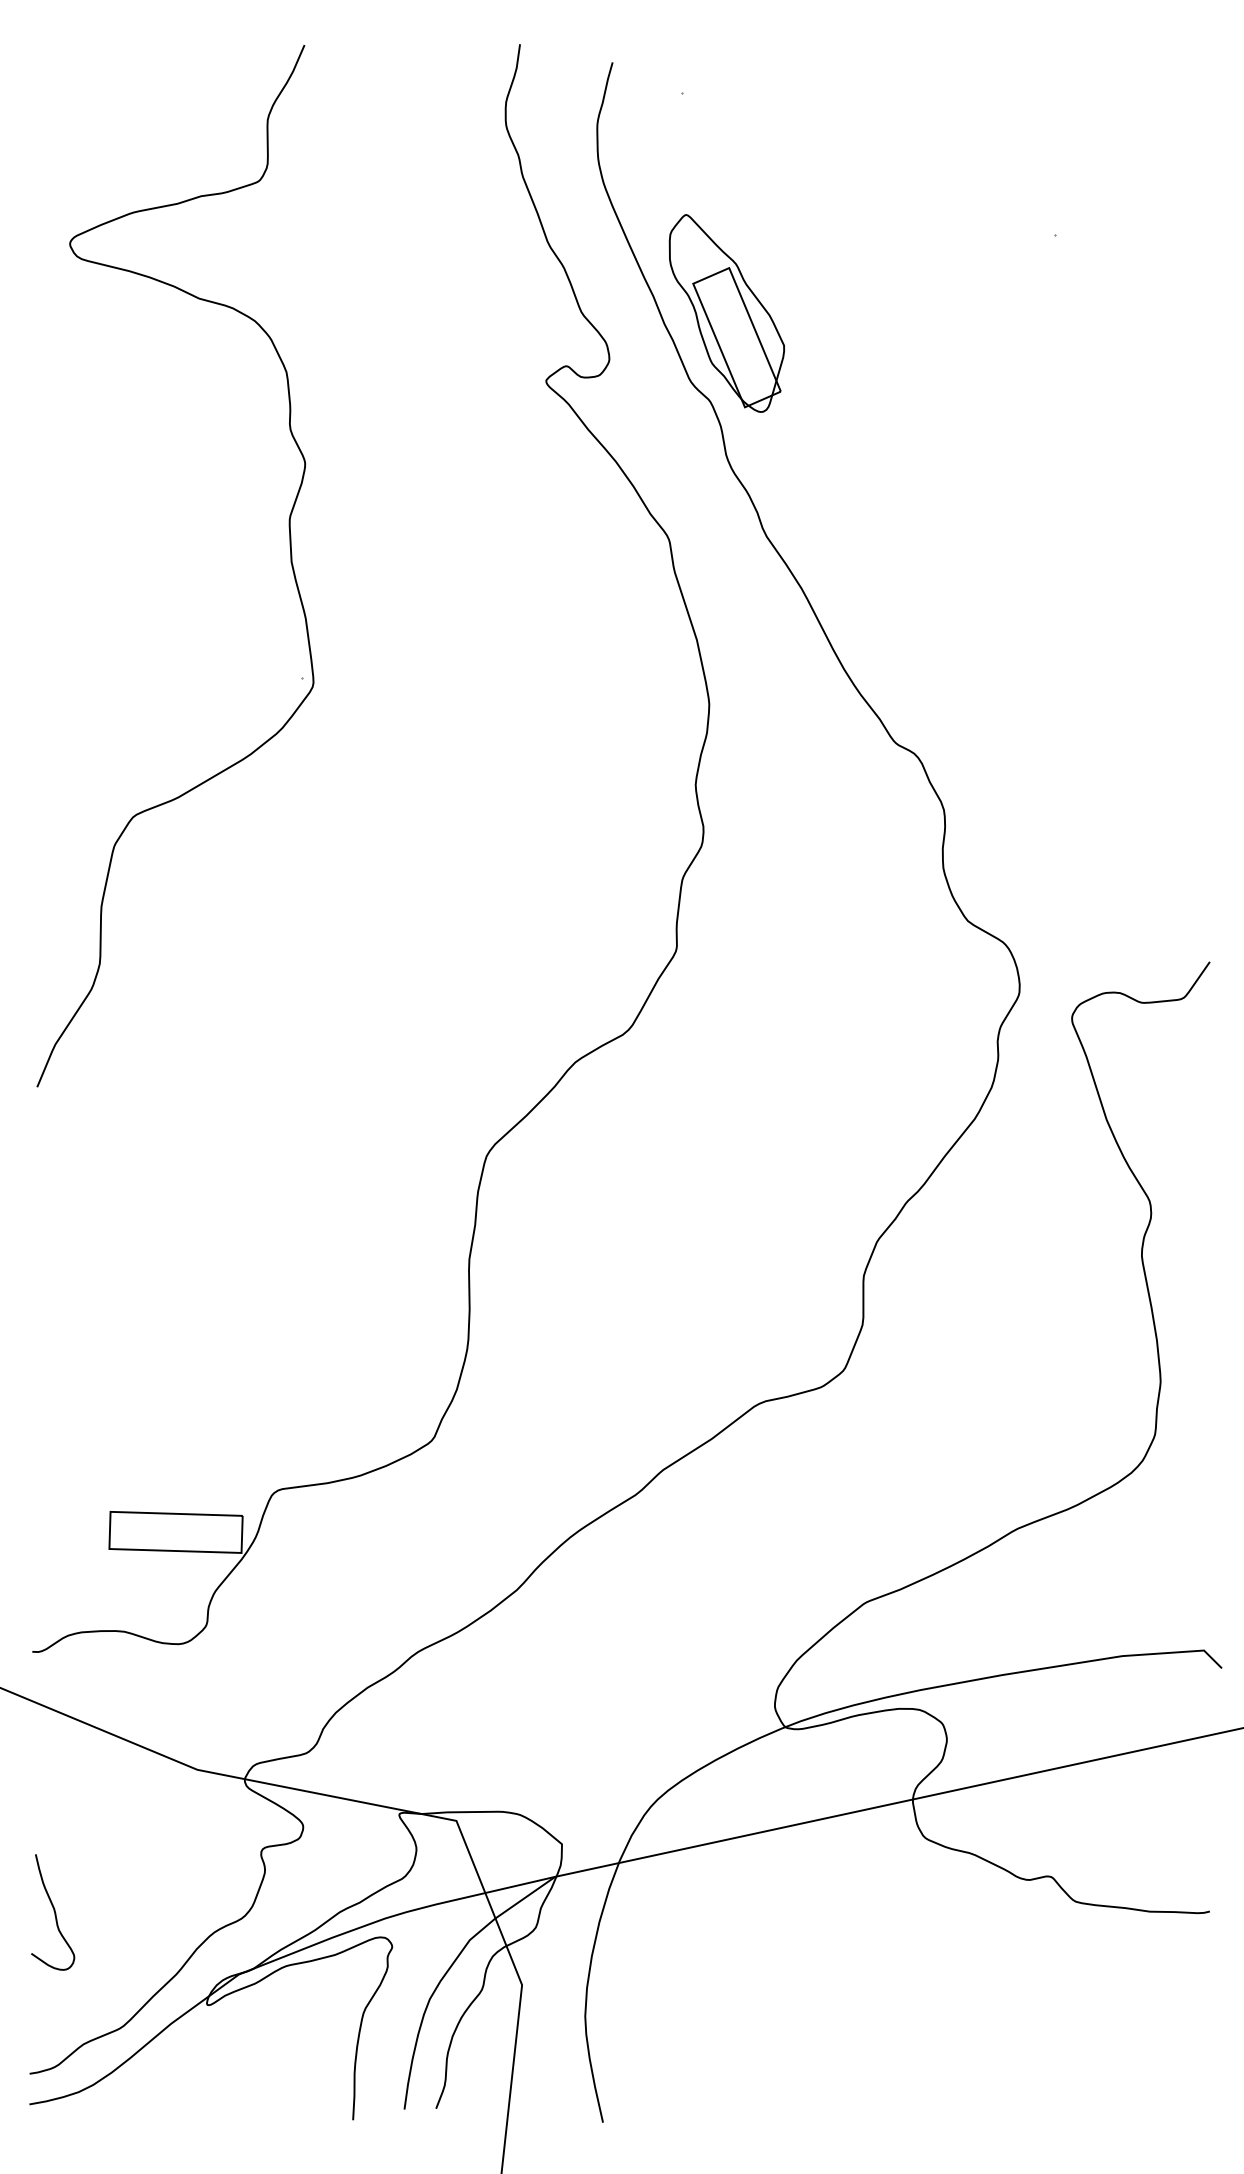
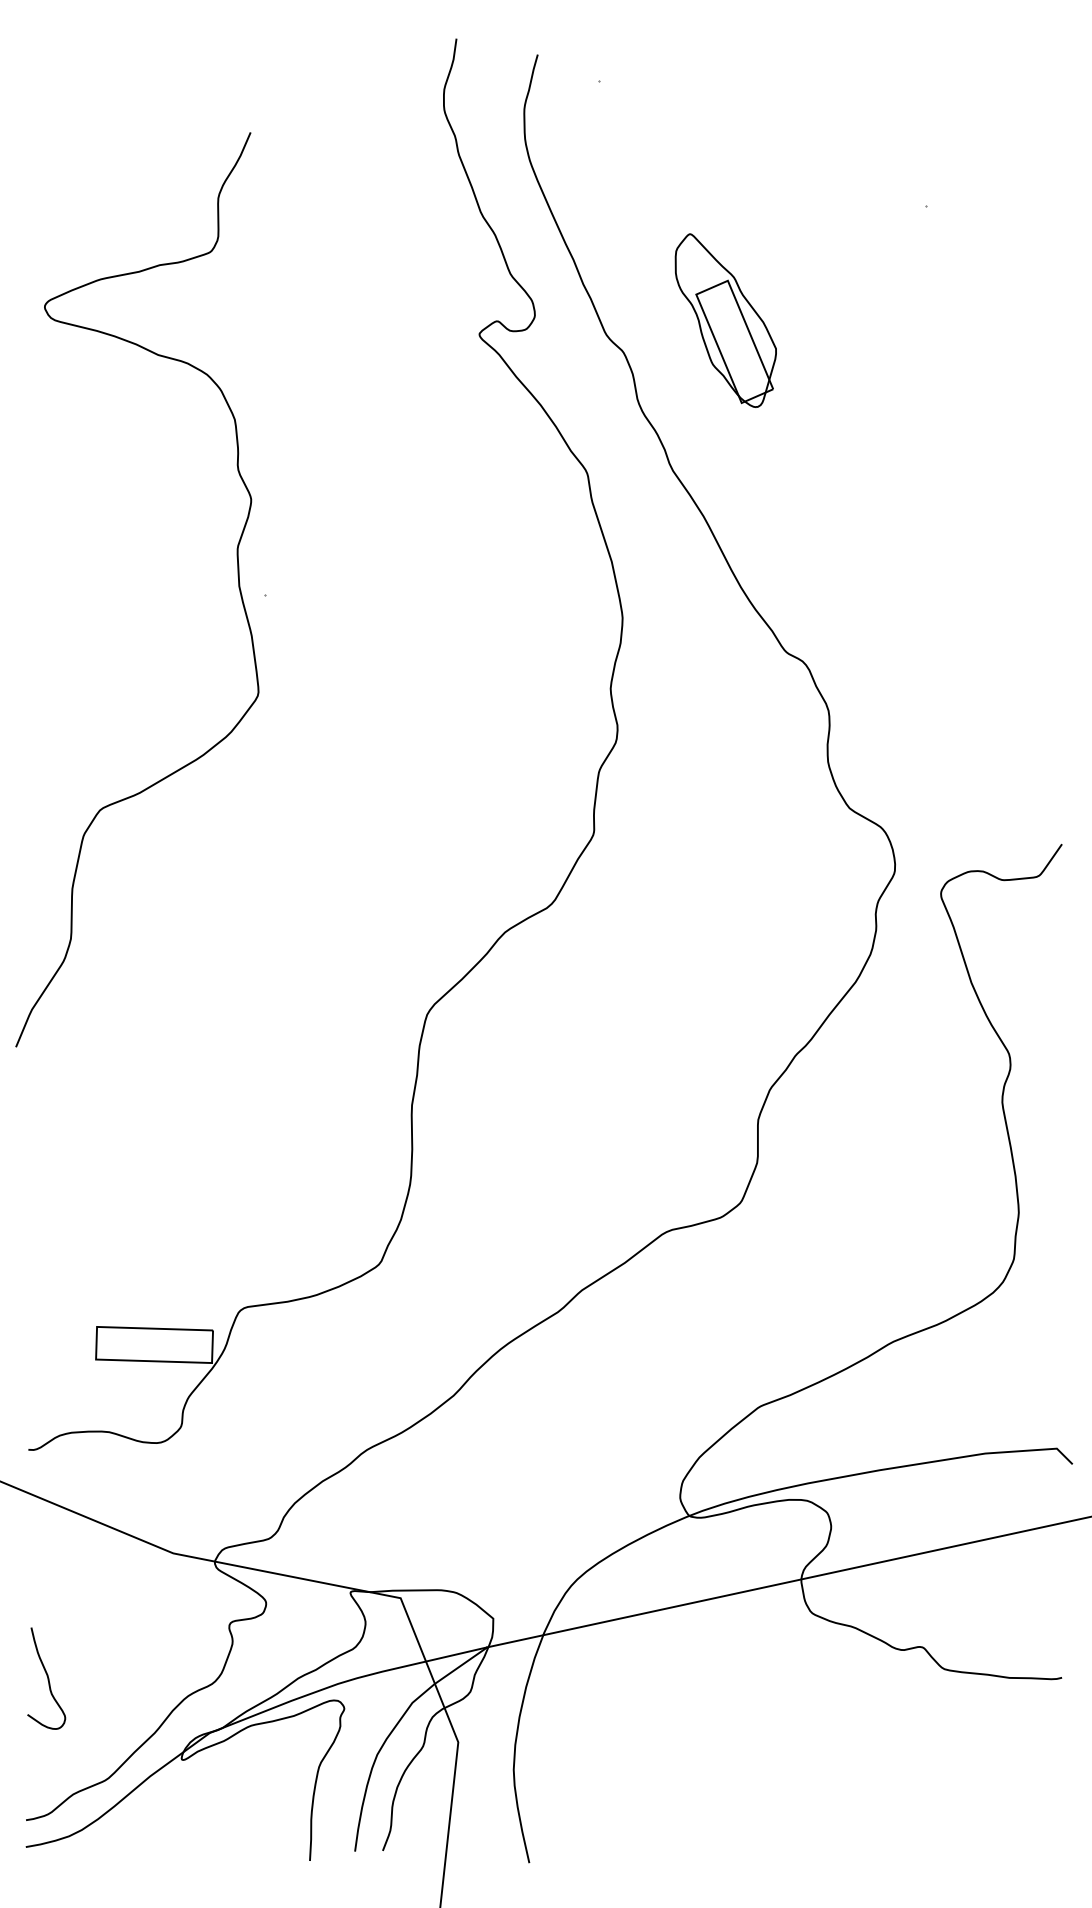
part: (726, 313) -> (725, 320), moved
curve: (290, 562) -> (238, 586), moved

